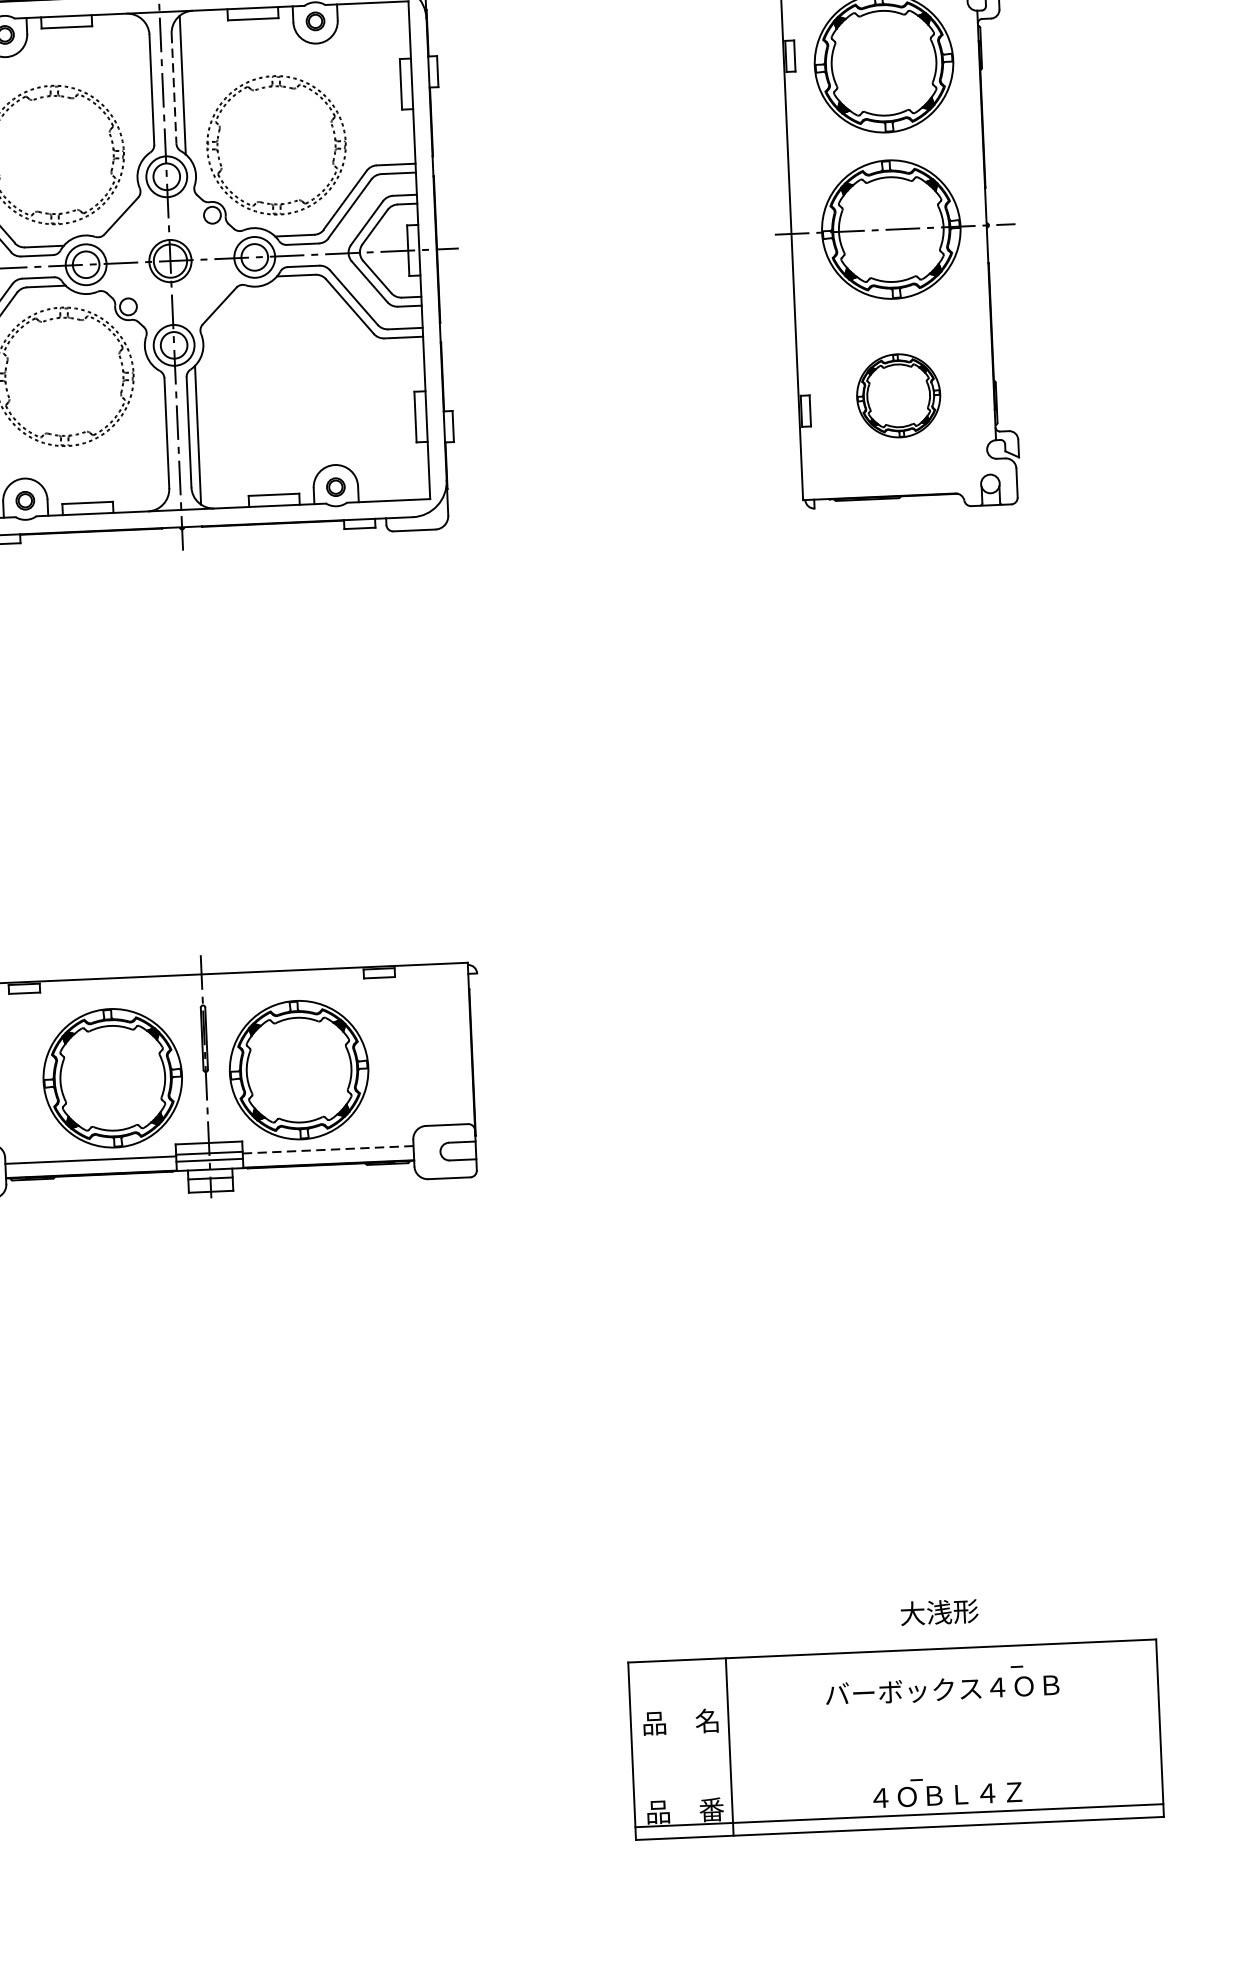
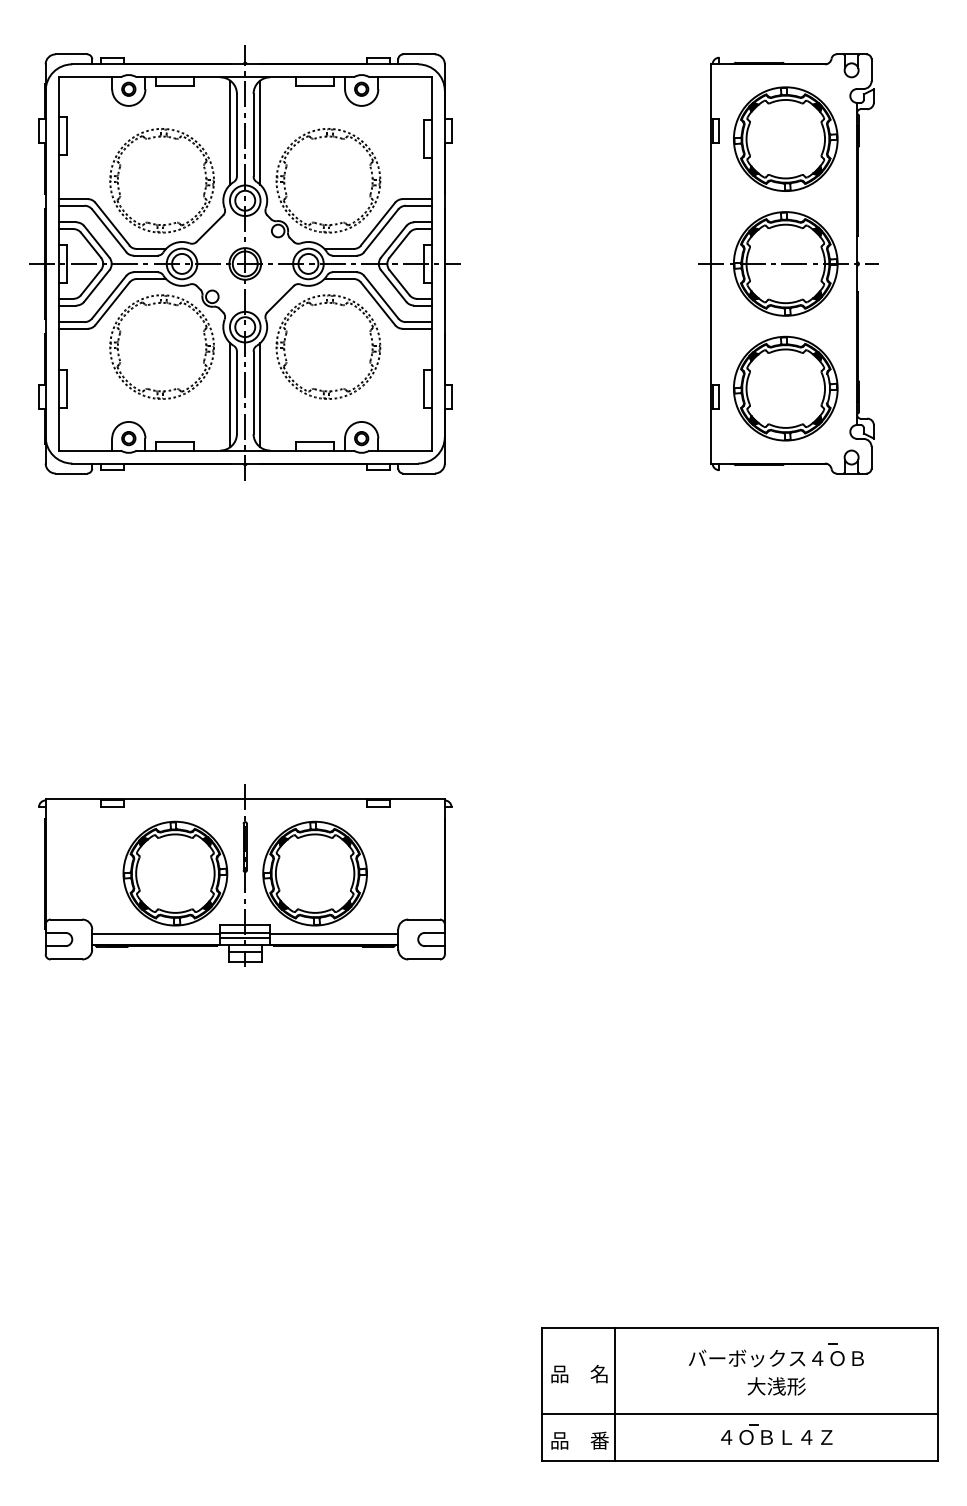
line: (143, 86) -> (230, 132), added
line: (173, 89) -> (253, 135), dashed -> solid
part: (302, 312) -> (342, 306), added
part: (898, 395) -> (785, 388), size x1.67
line: (158, 437) -> (230, 395), added
line: (327, 1150) -> (333, 934), dashed -> solid
text: (939, 1612) -> (776, 1386), moved
line: (898, 1816) -> (739, 1414), moved

